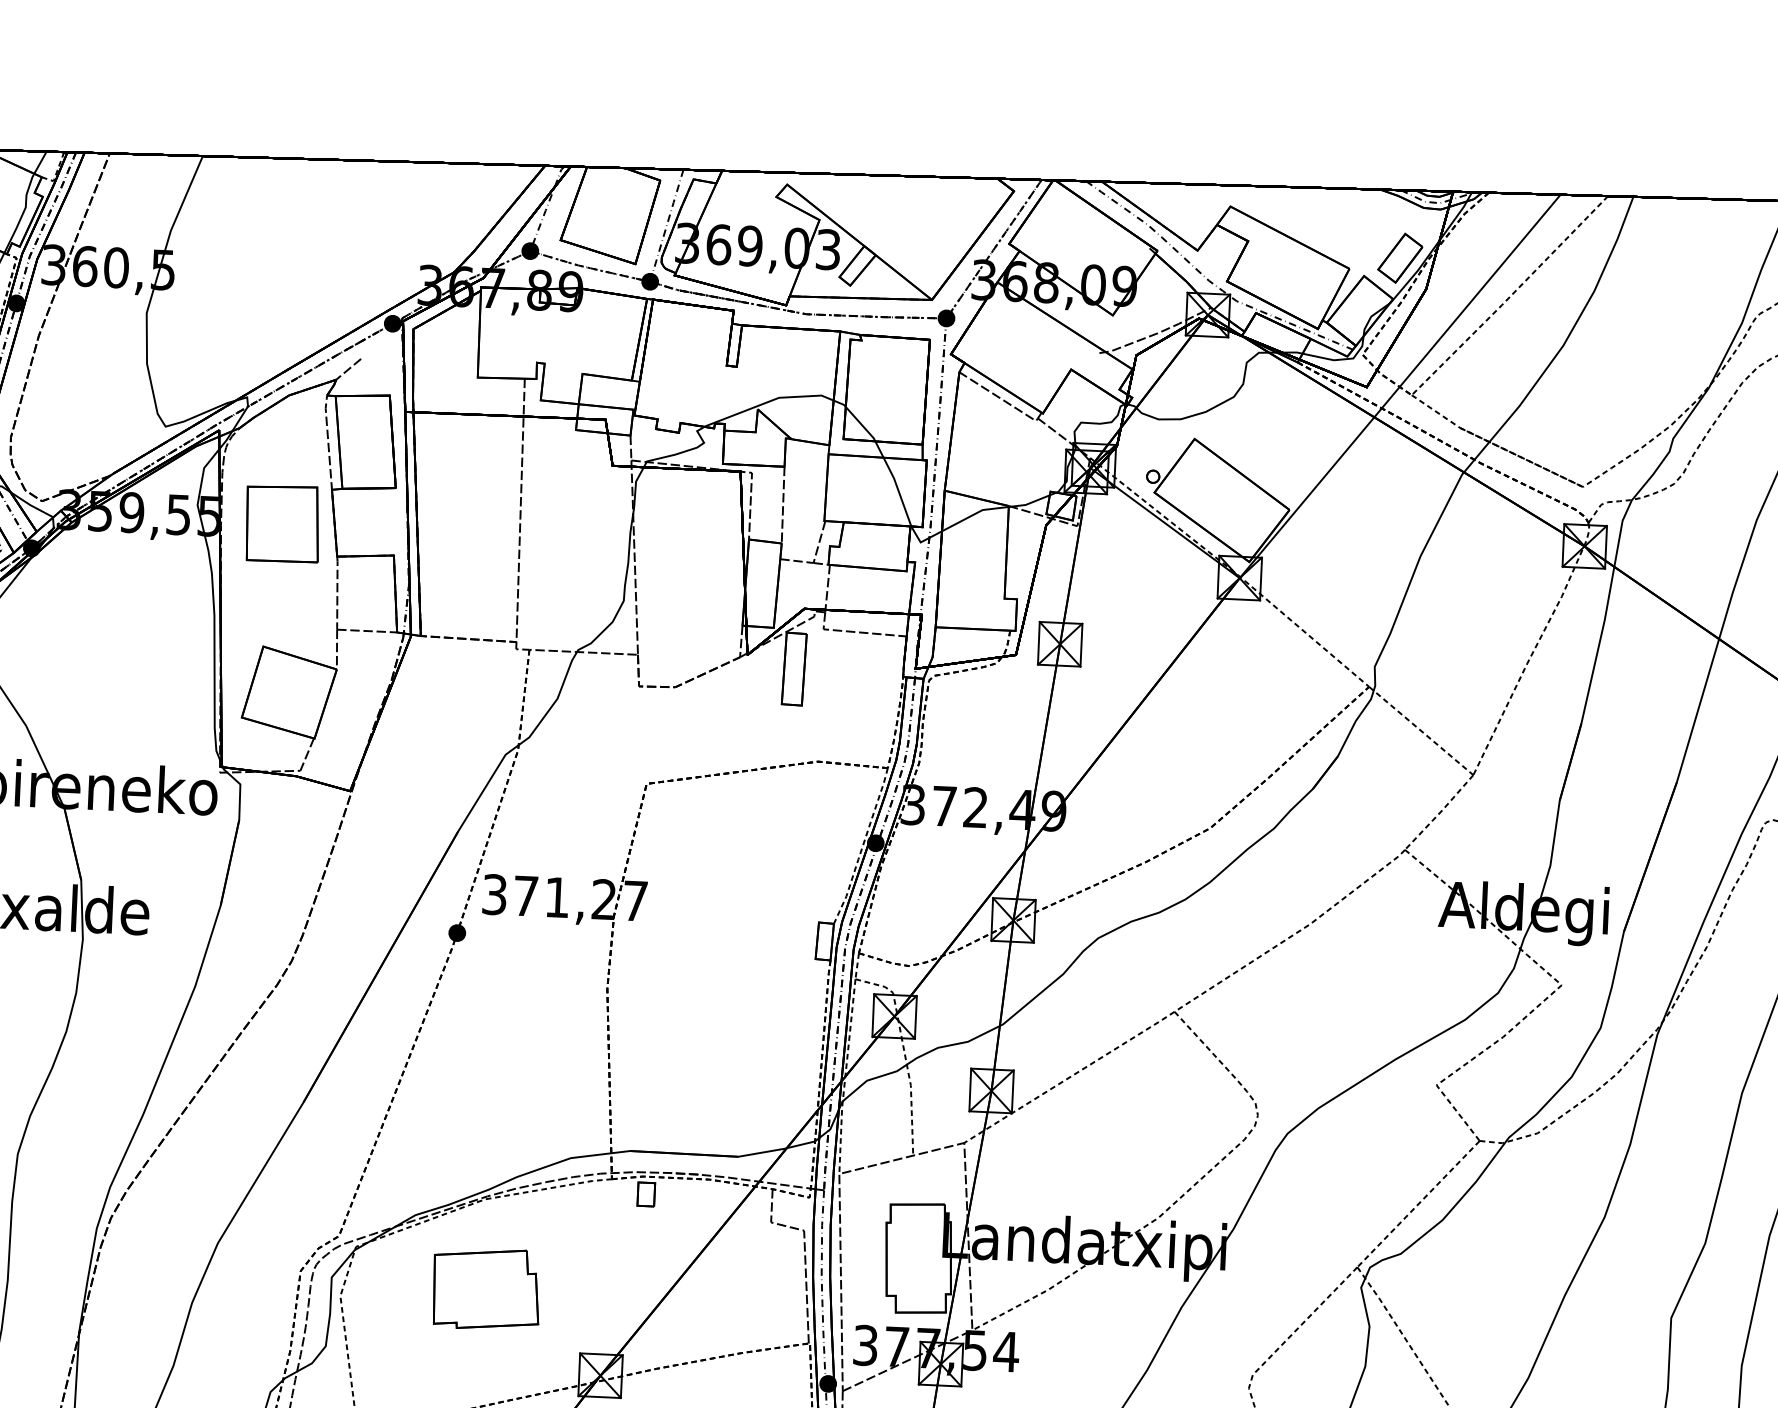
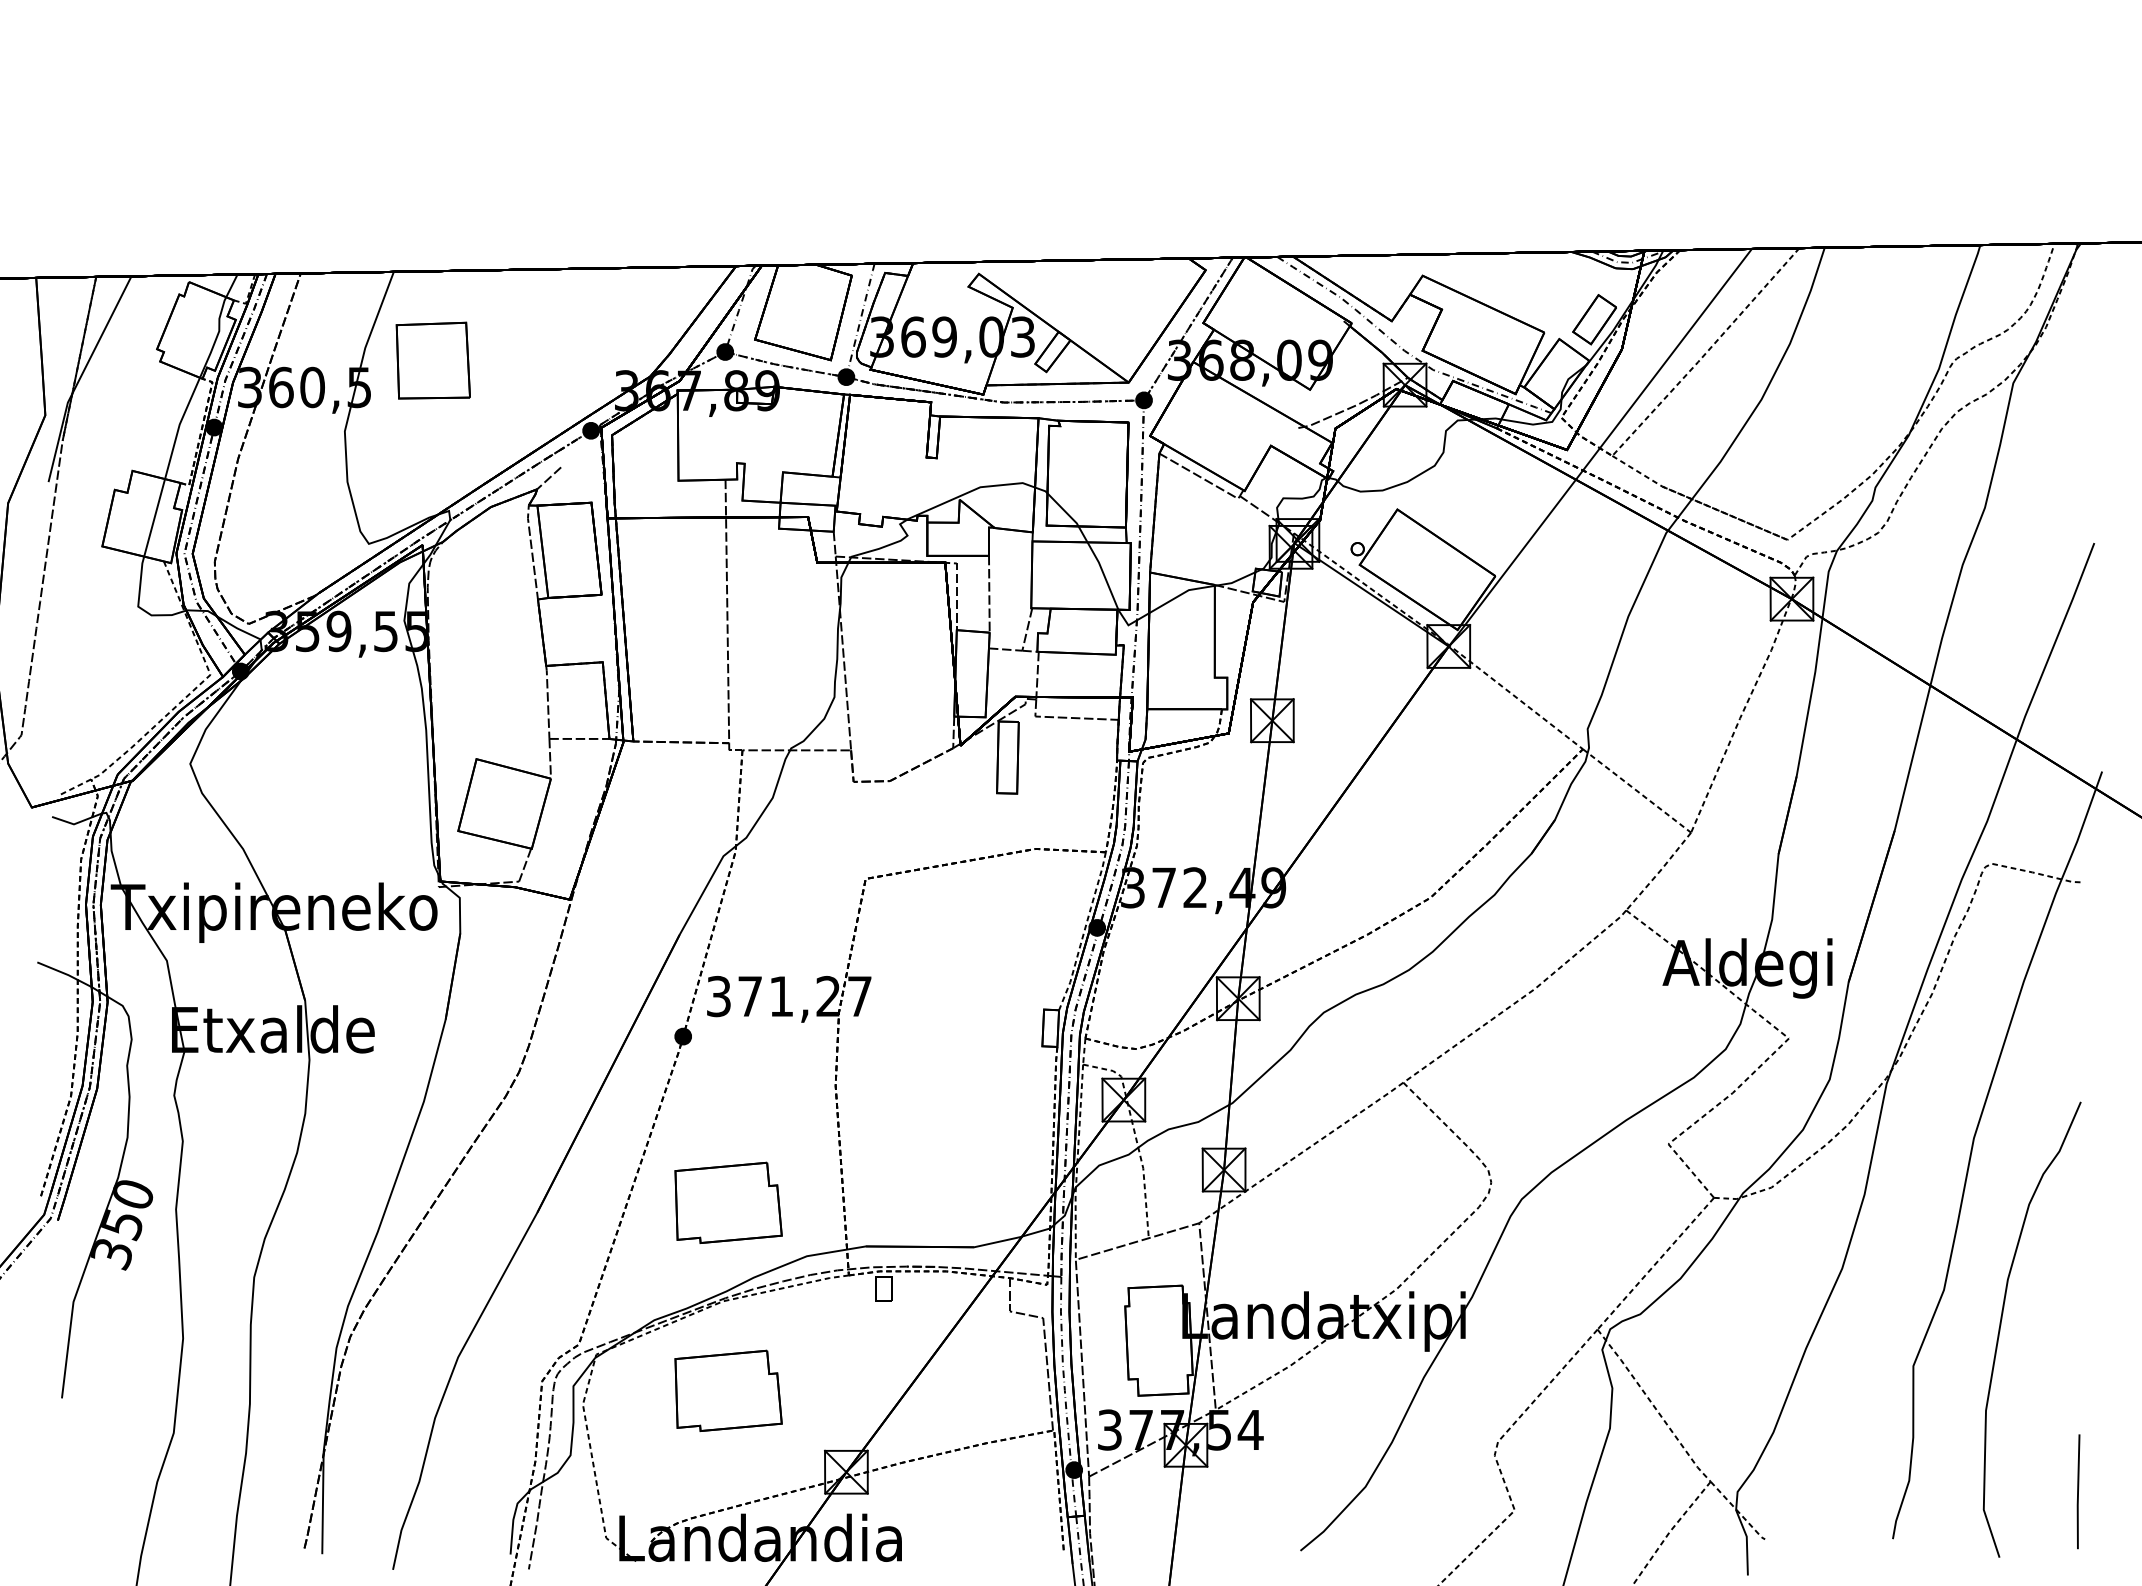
part: (281, 523) -> (432, 360), moved
part: (494, 1100) -> (728, 1202), added

